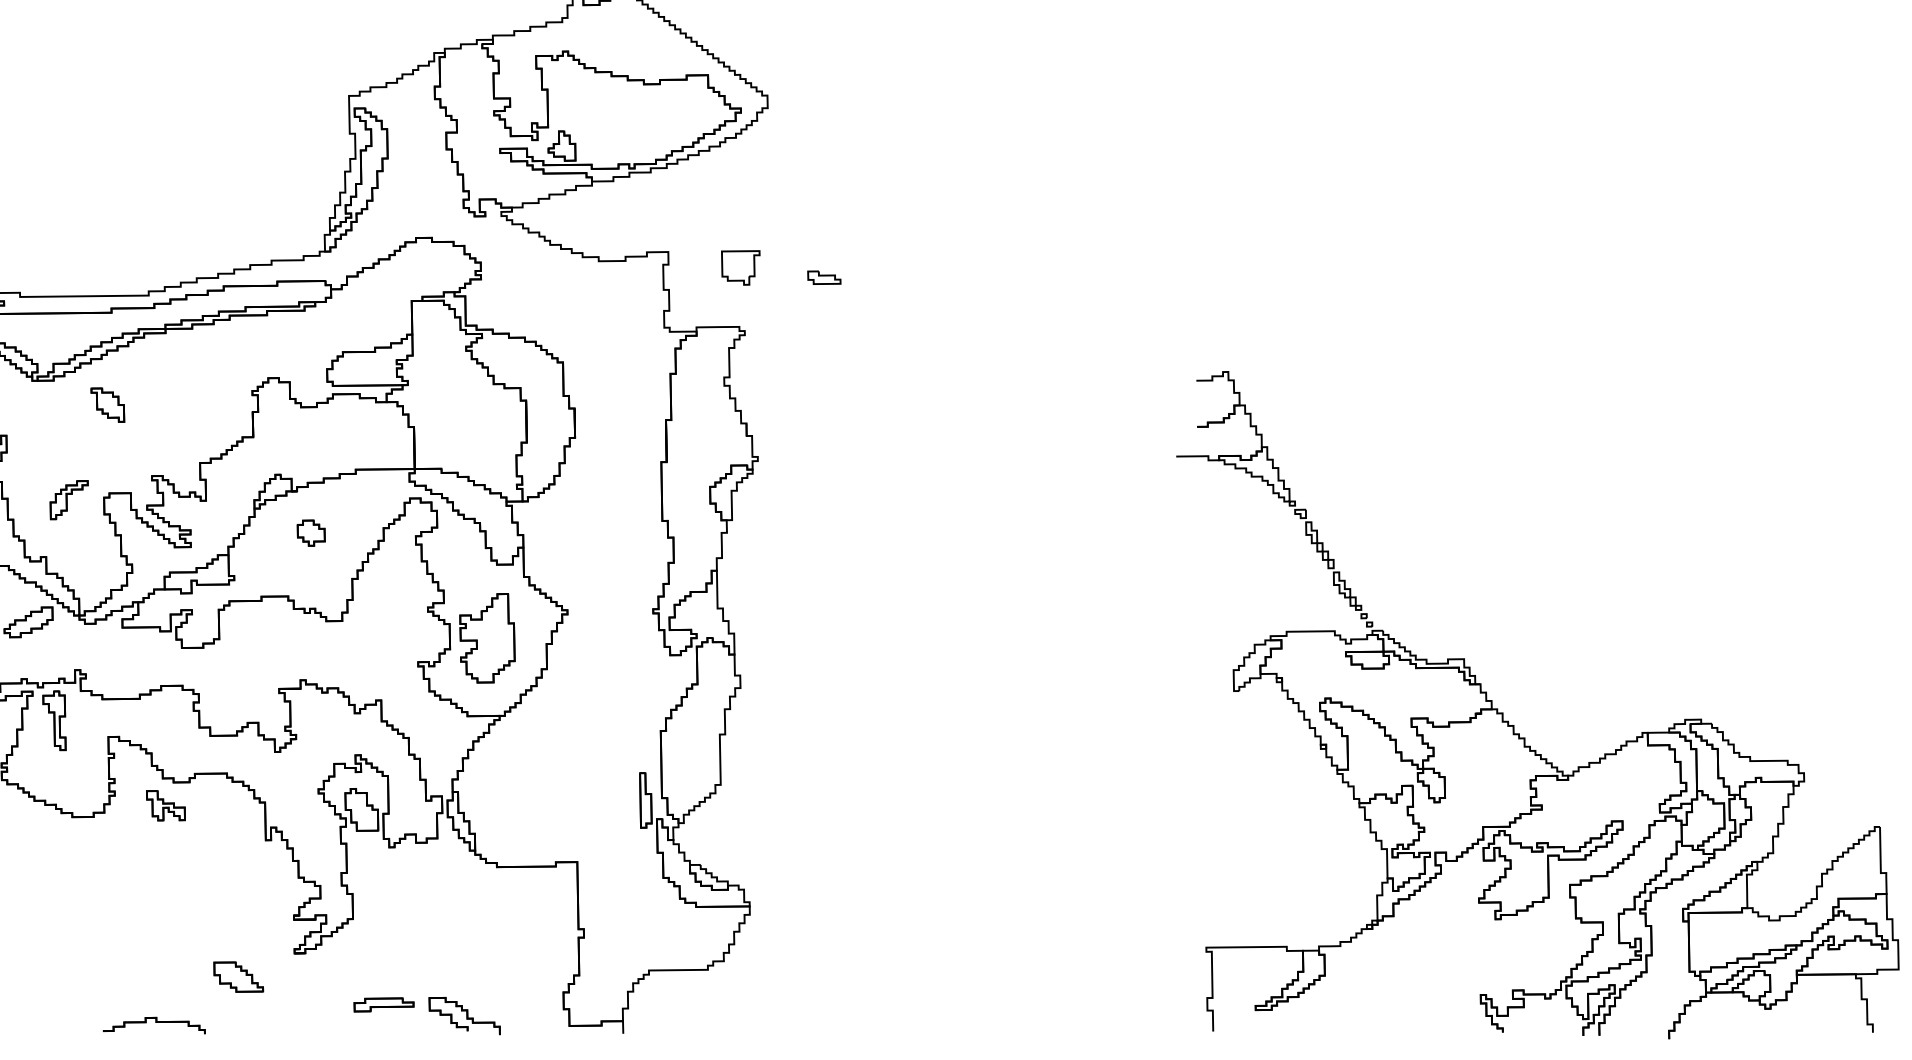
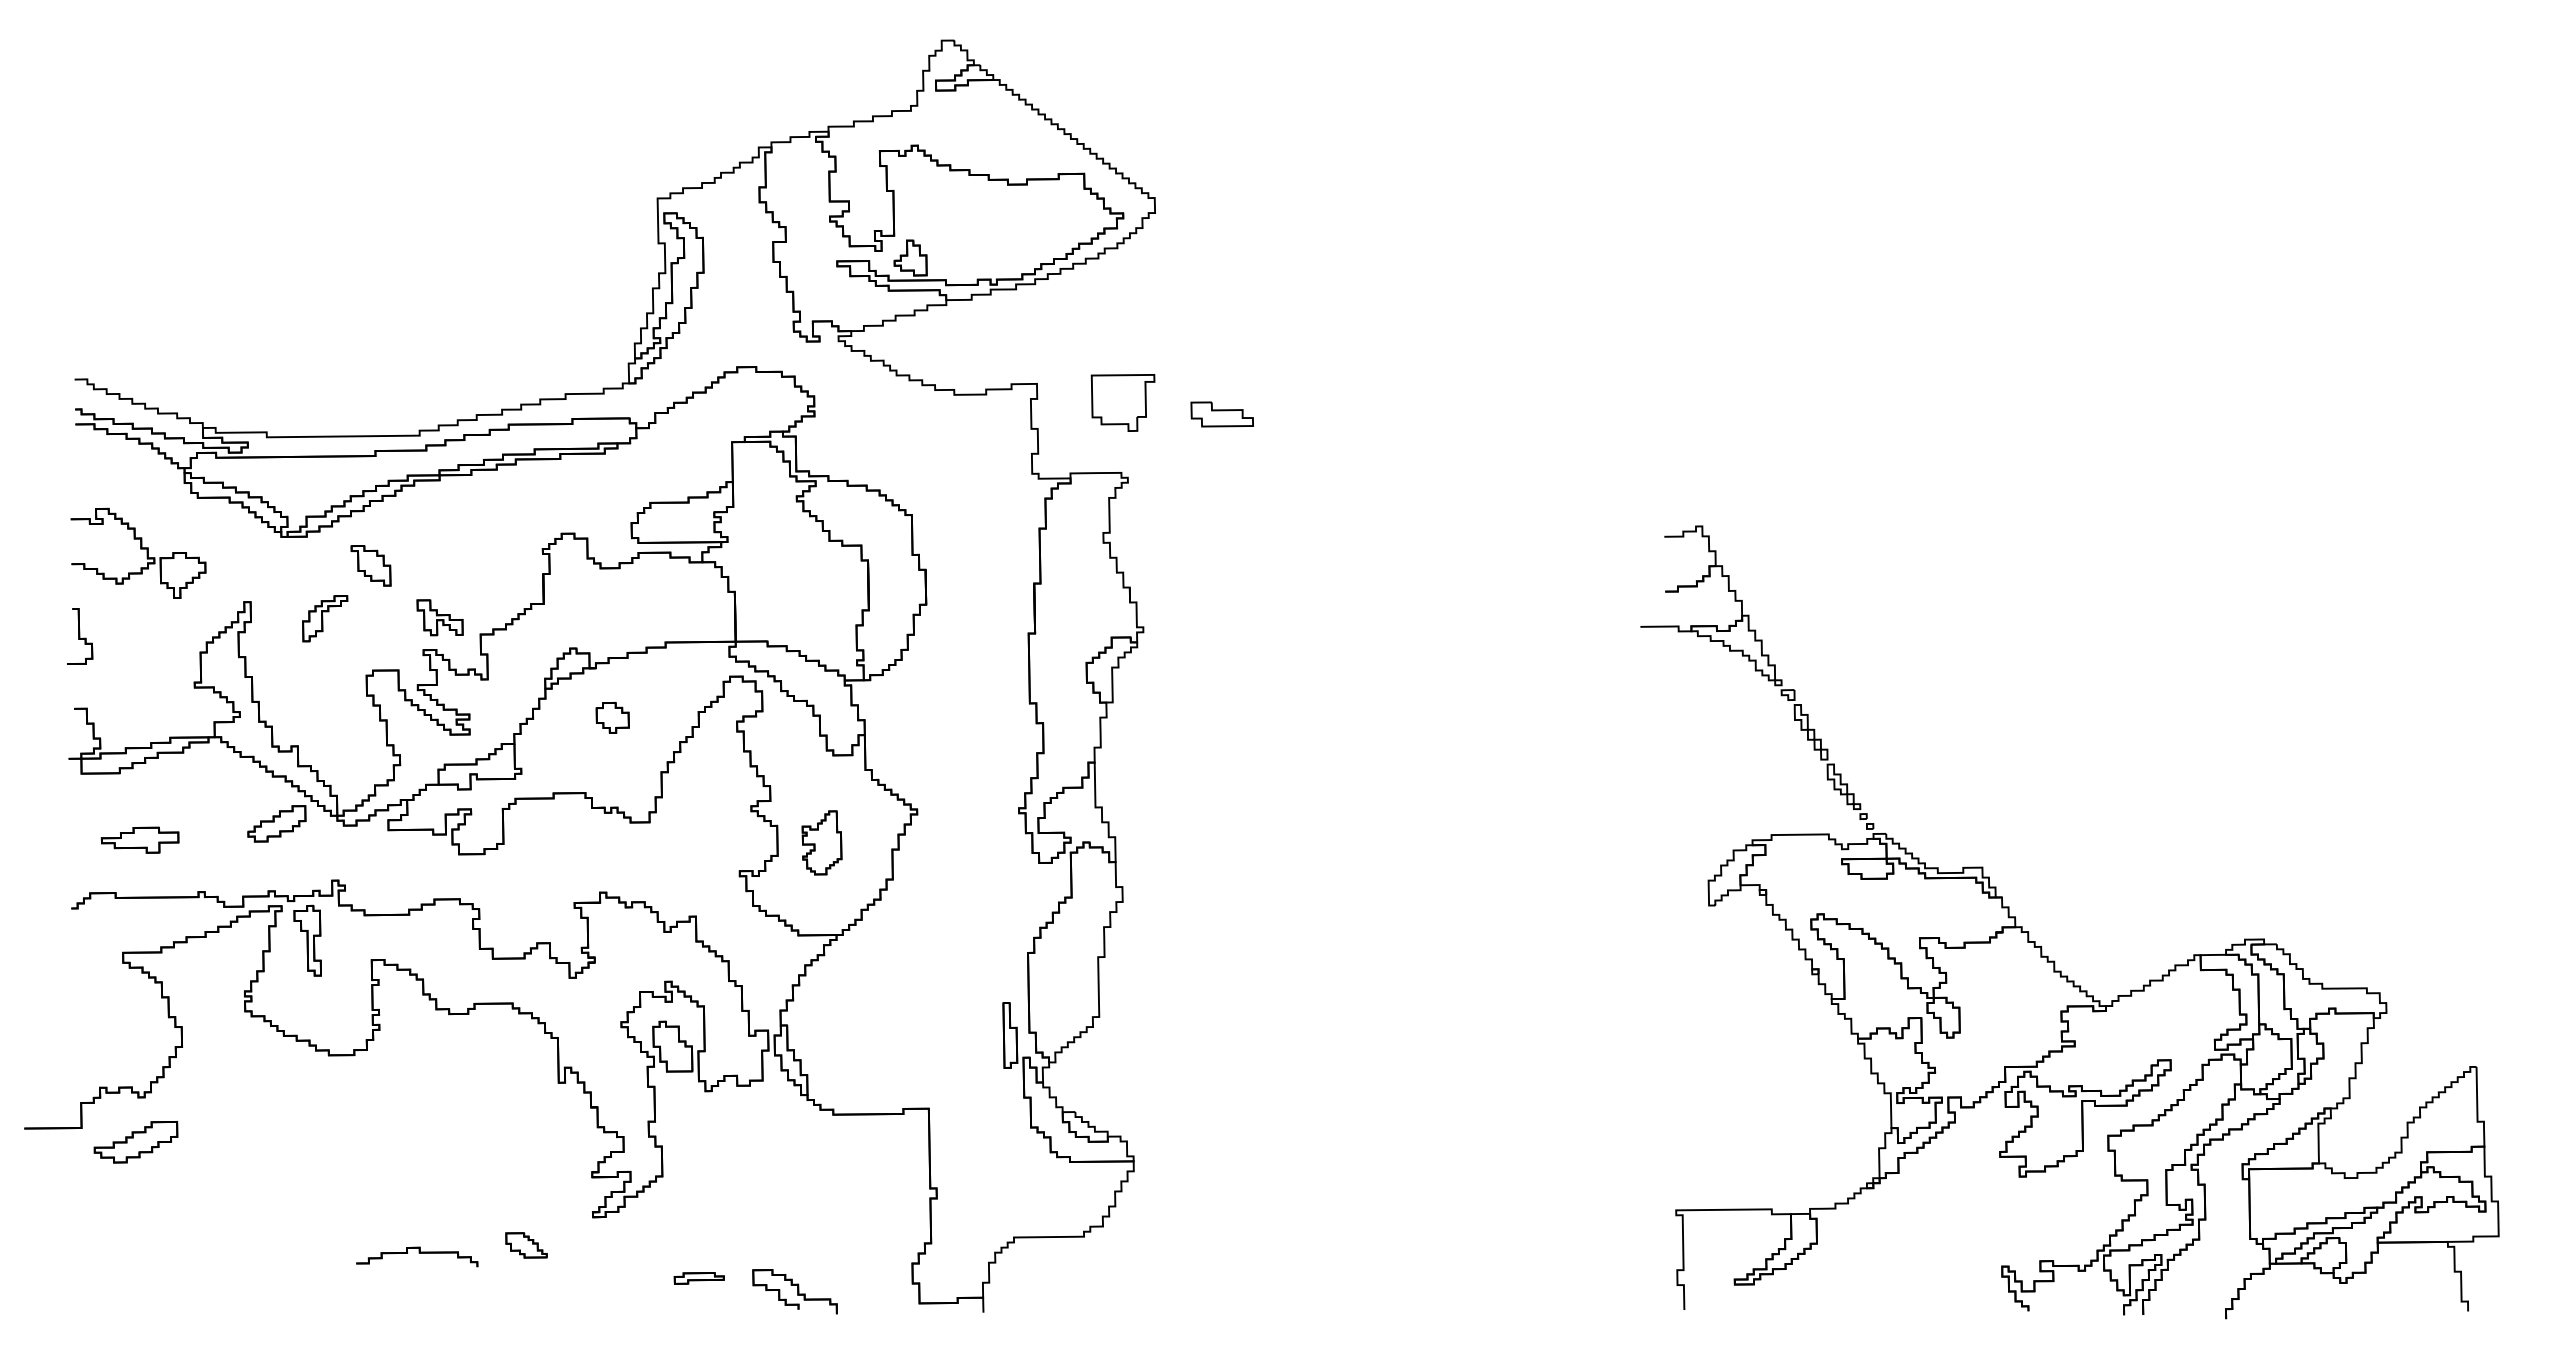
part: (740, 267) -> (1122, 402), size x1.4
part: (824, 277) -> (1222, 414), size x1.6
part: (69, 499) -> (325, 618), moved
part: (486, 638) -> (821, 842), size x0.6
part: (165, 805) -> (439, 617), moved
part: (238, 977) -> (526, 1245), size x0.7
part: (384, 1005) -> (699, 1278), size x0.7
part: (154, 1025) -> (417, 1256), moved

